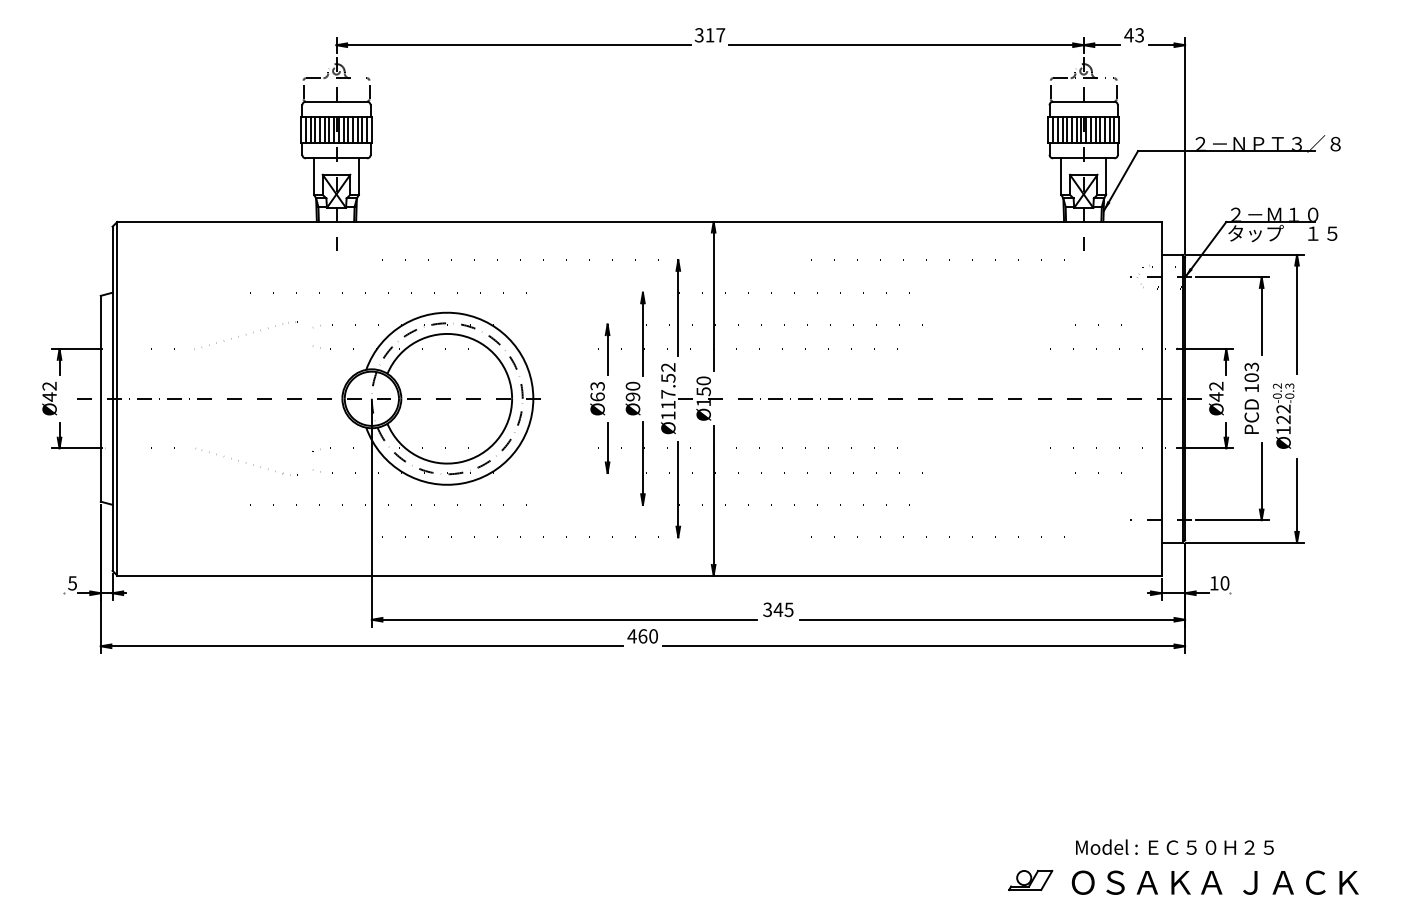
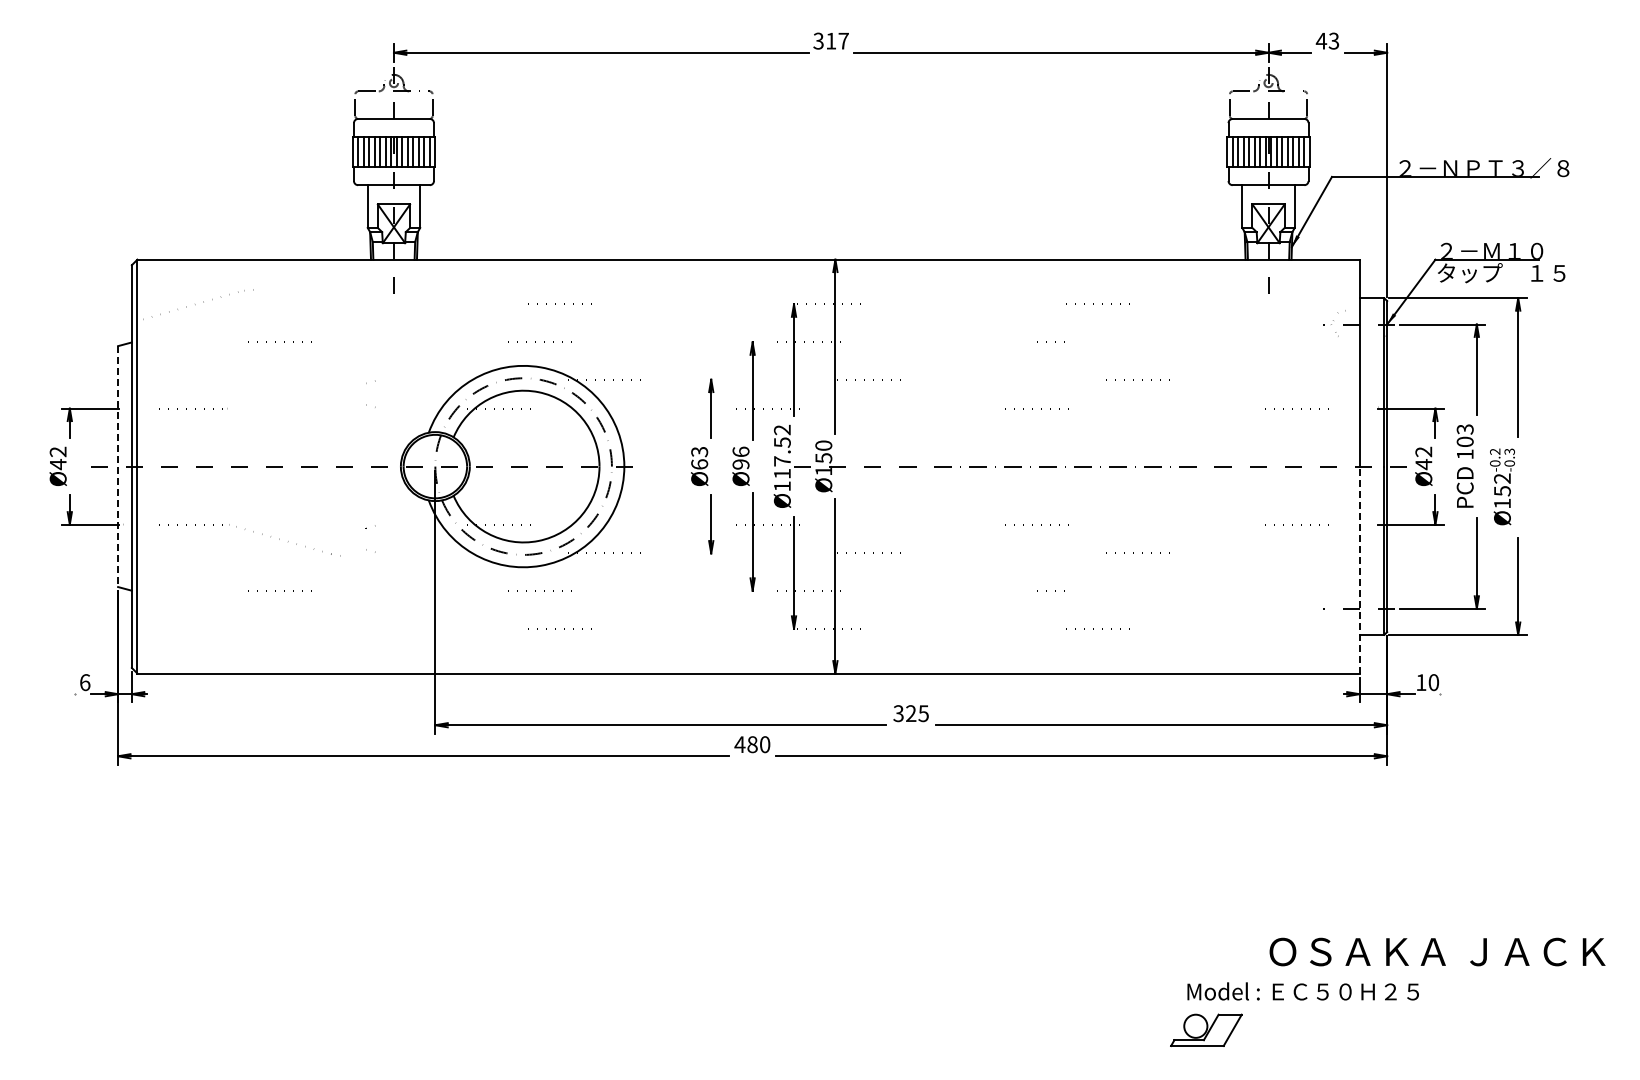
part: (248, 334) -> (198, 304), moved
text: (632, 385) -> (740, 451), Ø90 -> Ø96
line: (101, 399) -> (118, 467), solid -> dashed
text: (1283, 420) -> (1502, 491), Ø122 -> Ø152
line: (1161, 486) -> (1359, 569), solid -> dashed
text: (72, 583) -> (84, 682), 5 -> 6
text: (777, 609) -> (910, 713), 345 -> 325
text: (642, 636) -> (752, 744), 460 -> 480
text: (1174, 847) -> (1302, 991), moved
part: (1030, 880) -> (1206, 1030), size x1.4
text: (1215, 882) -> (1437, 951), moved

